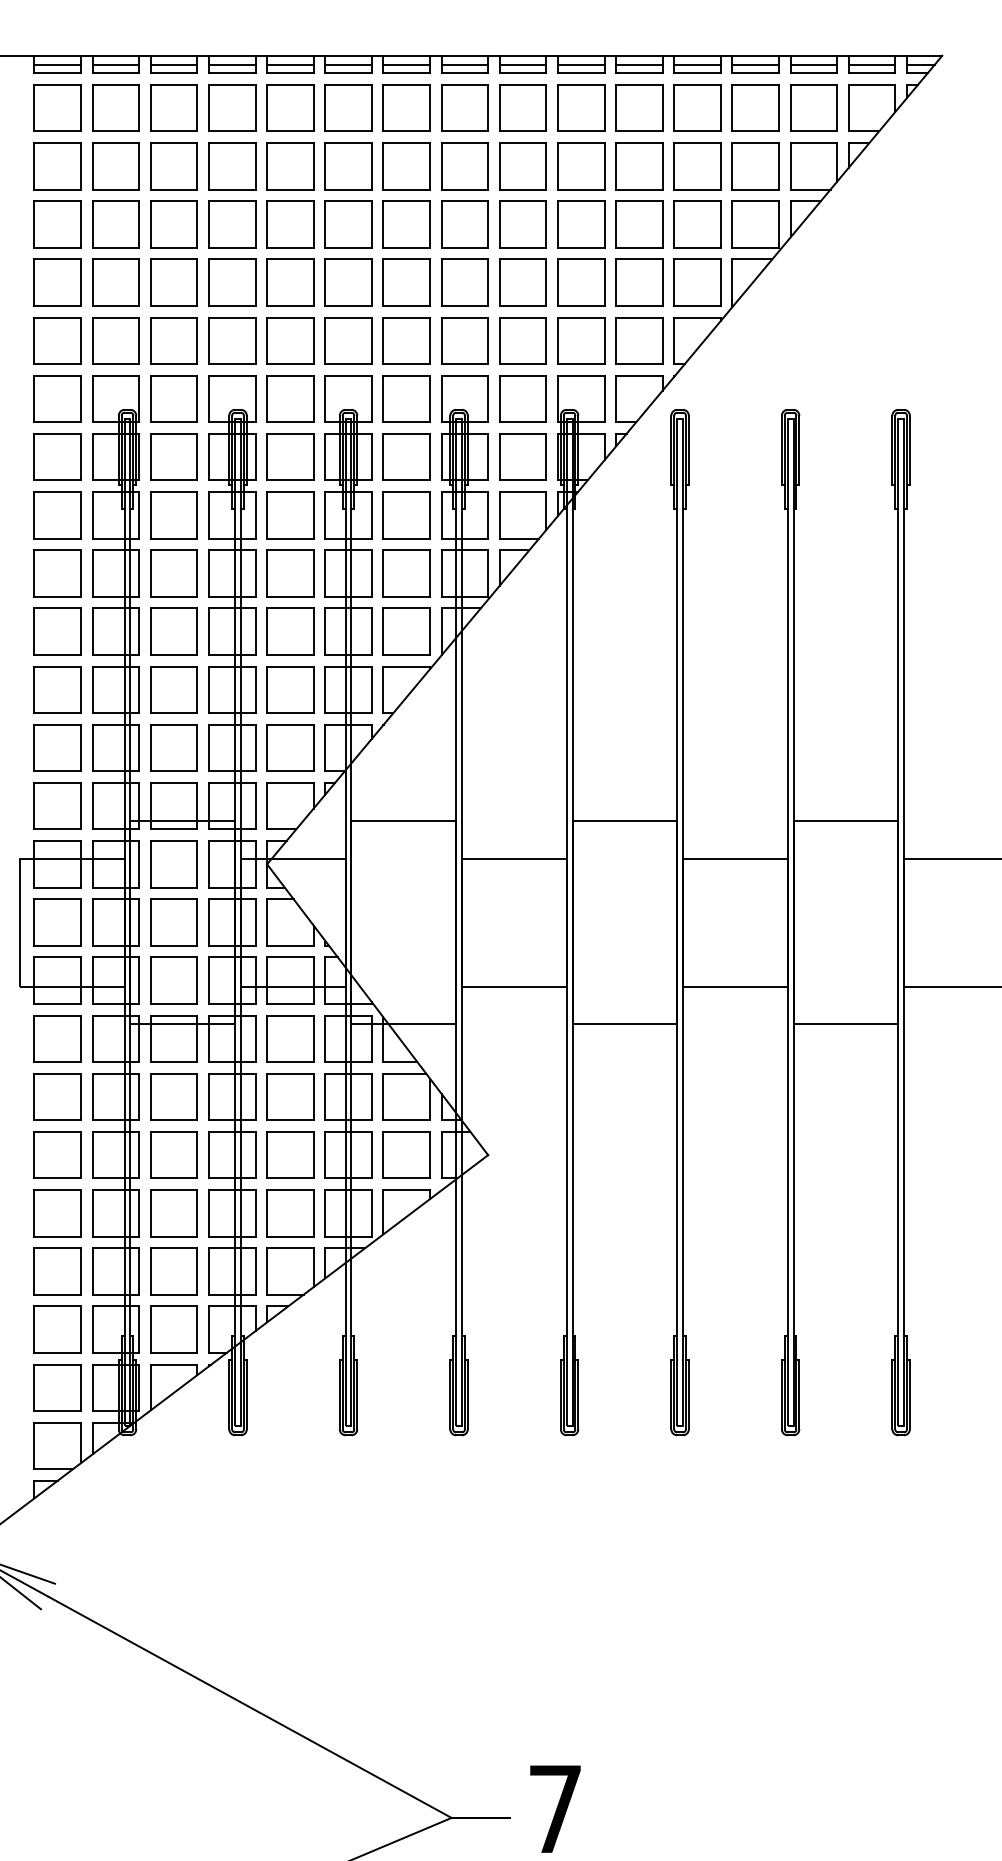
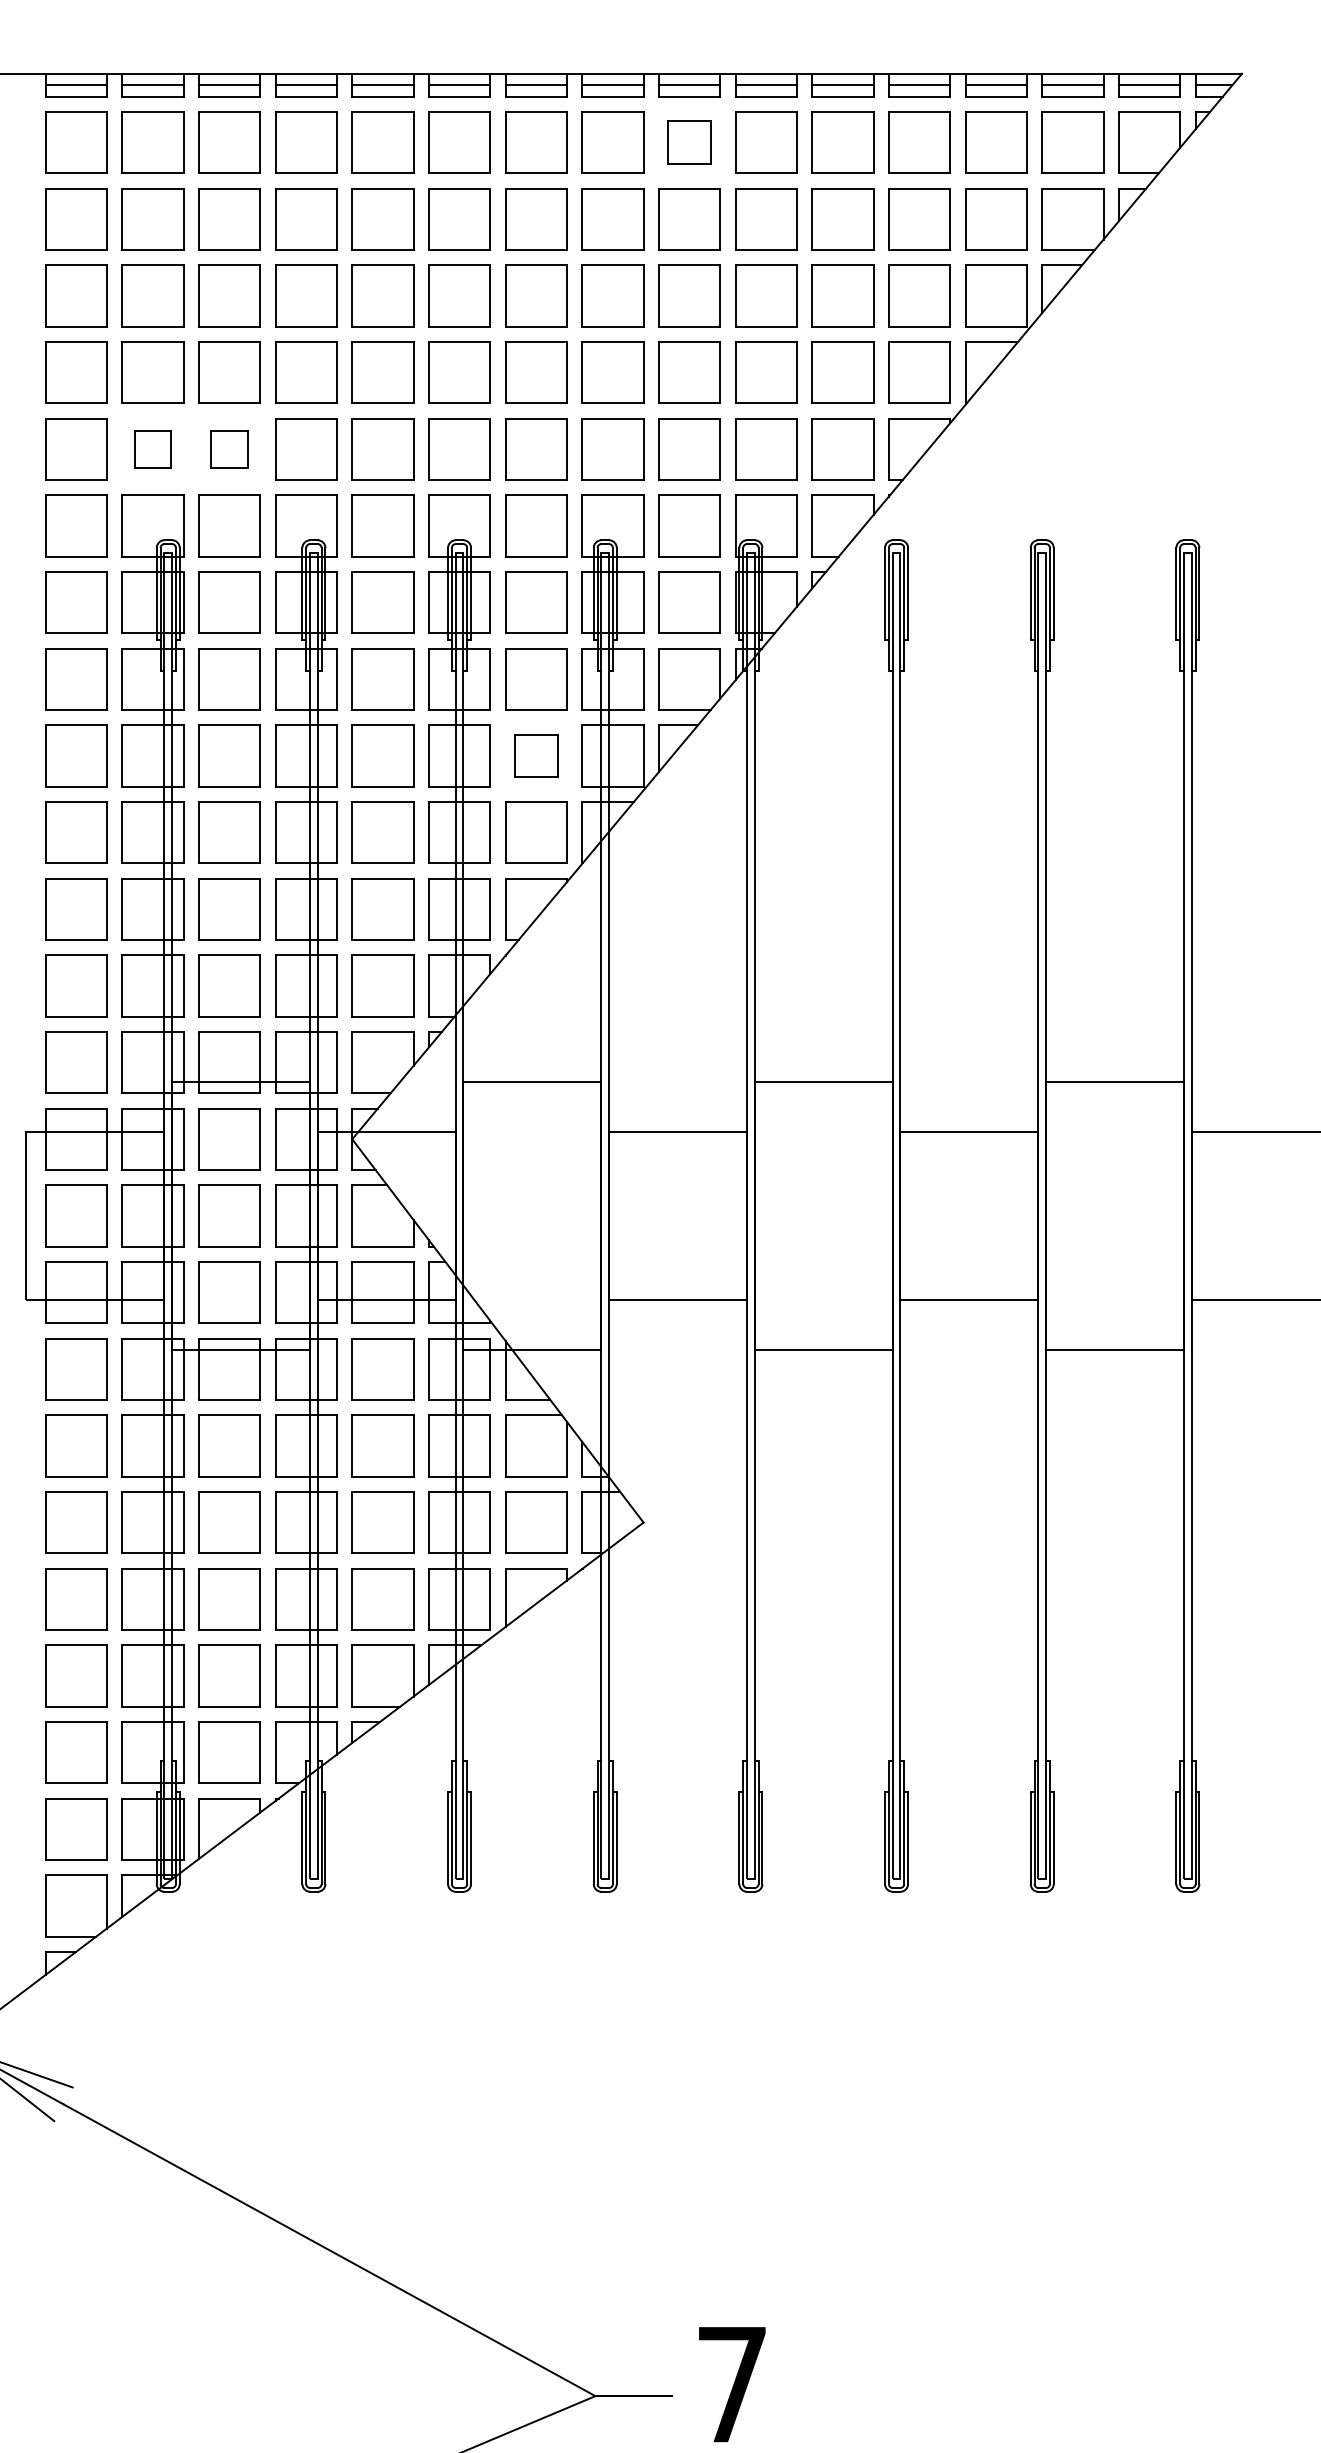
part: (522, 107) -> (688, 141), size x0.7
part: (115, 340) -> (152, 448), size x0.6
part: (173, 340) -> (228, 448), size x0.6
part: (406, 573) -> (535, 755), size x0.7

